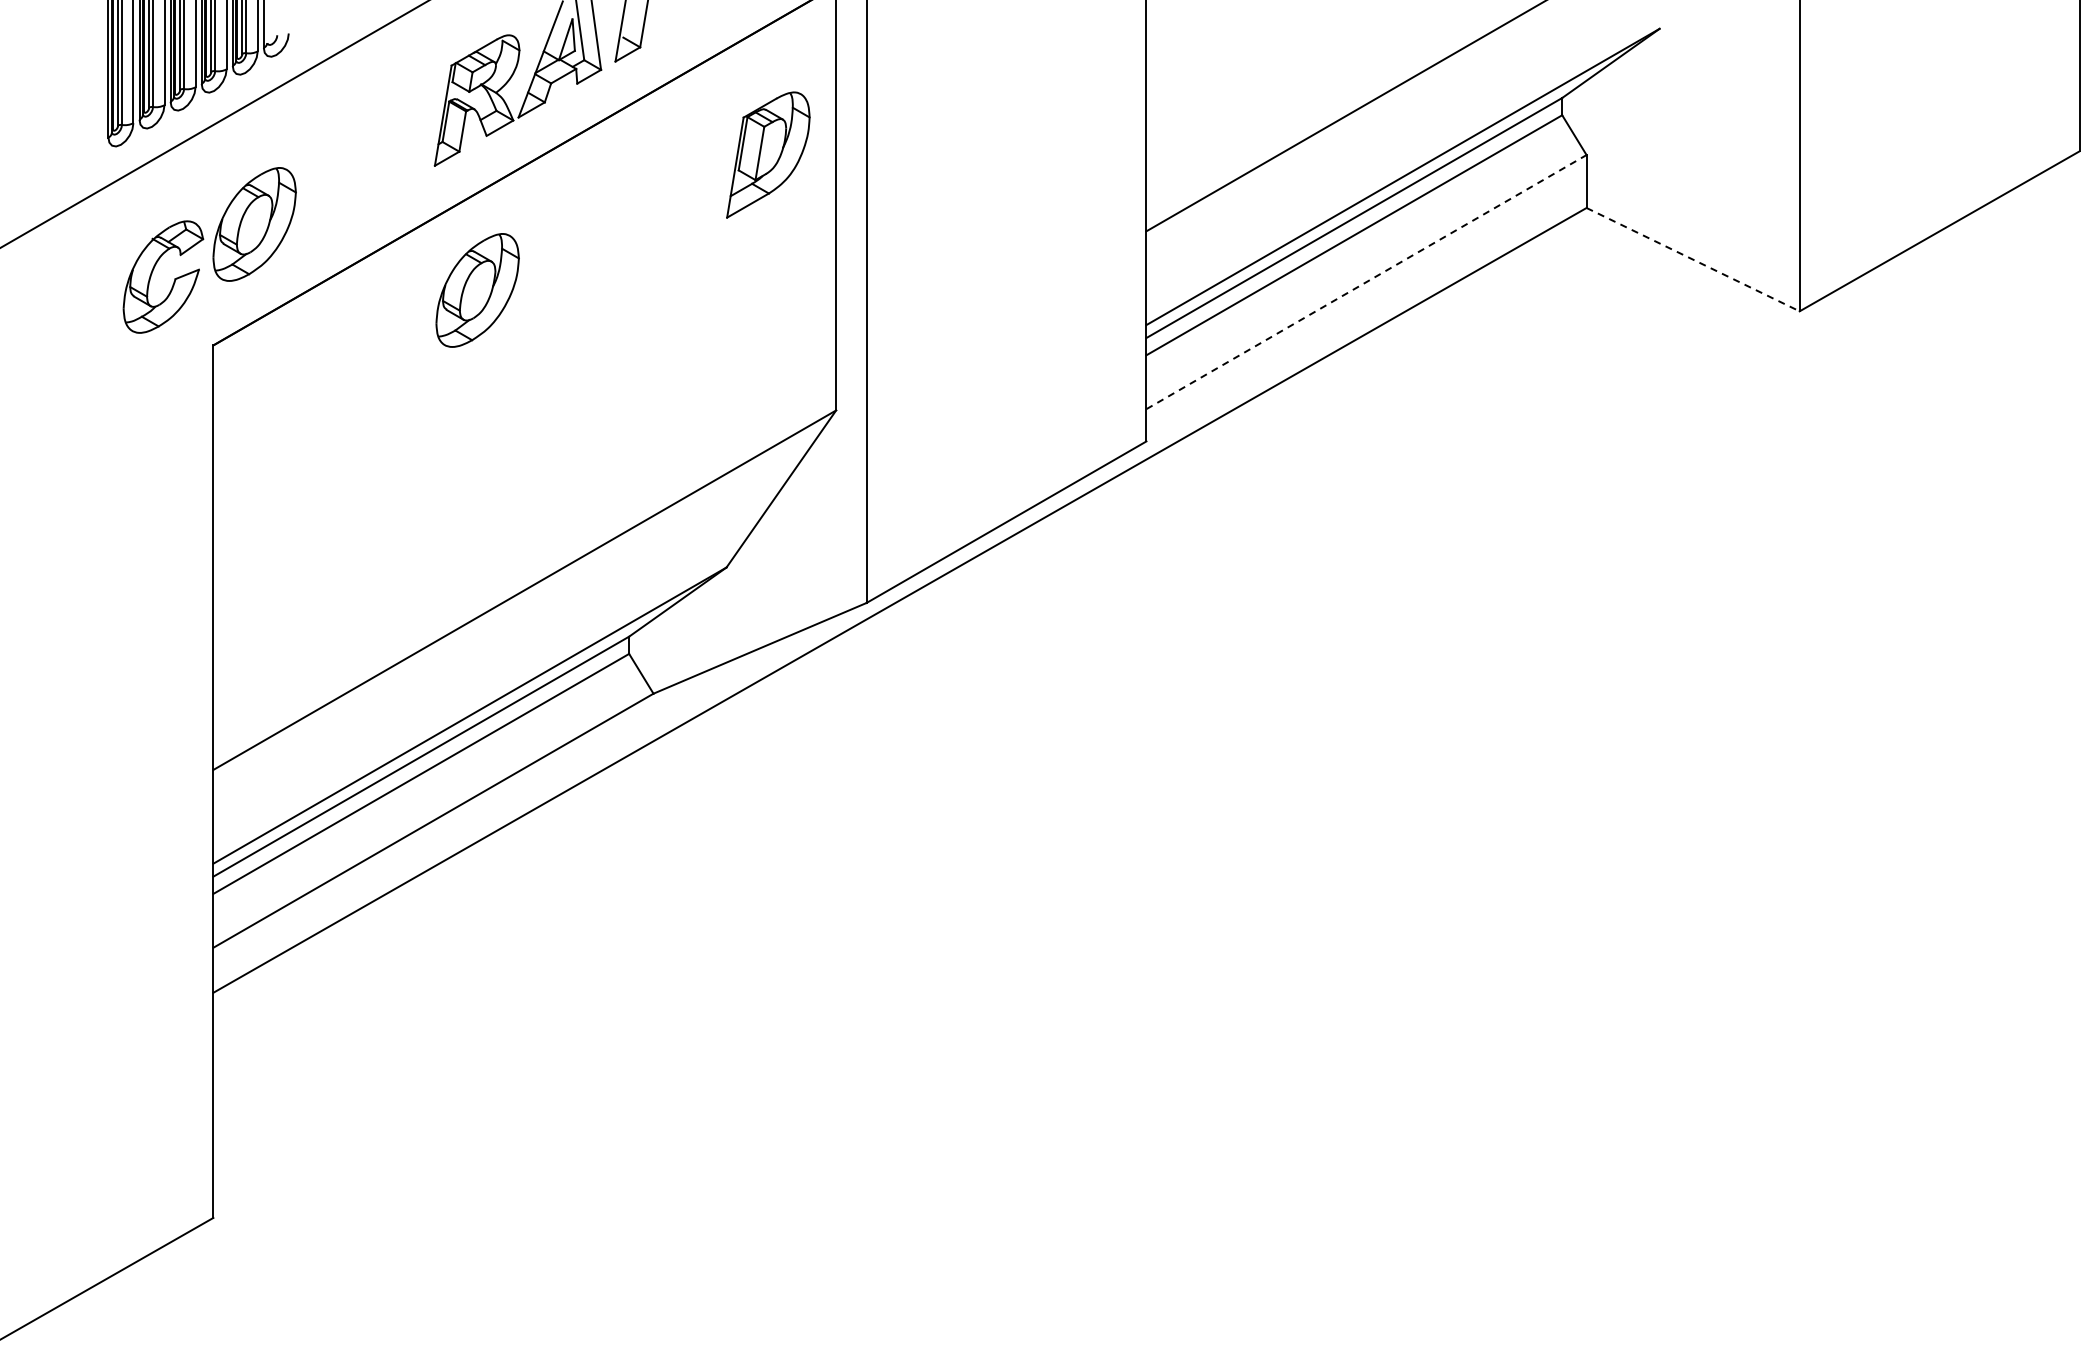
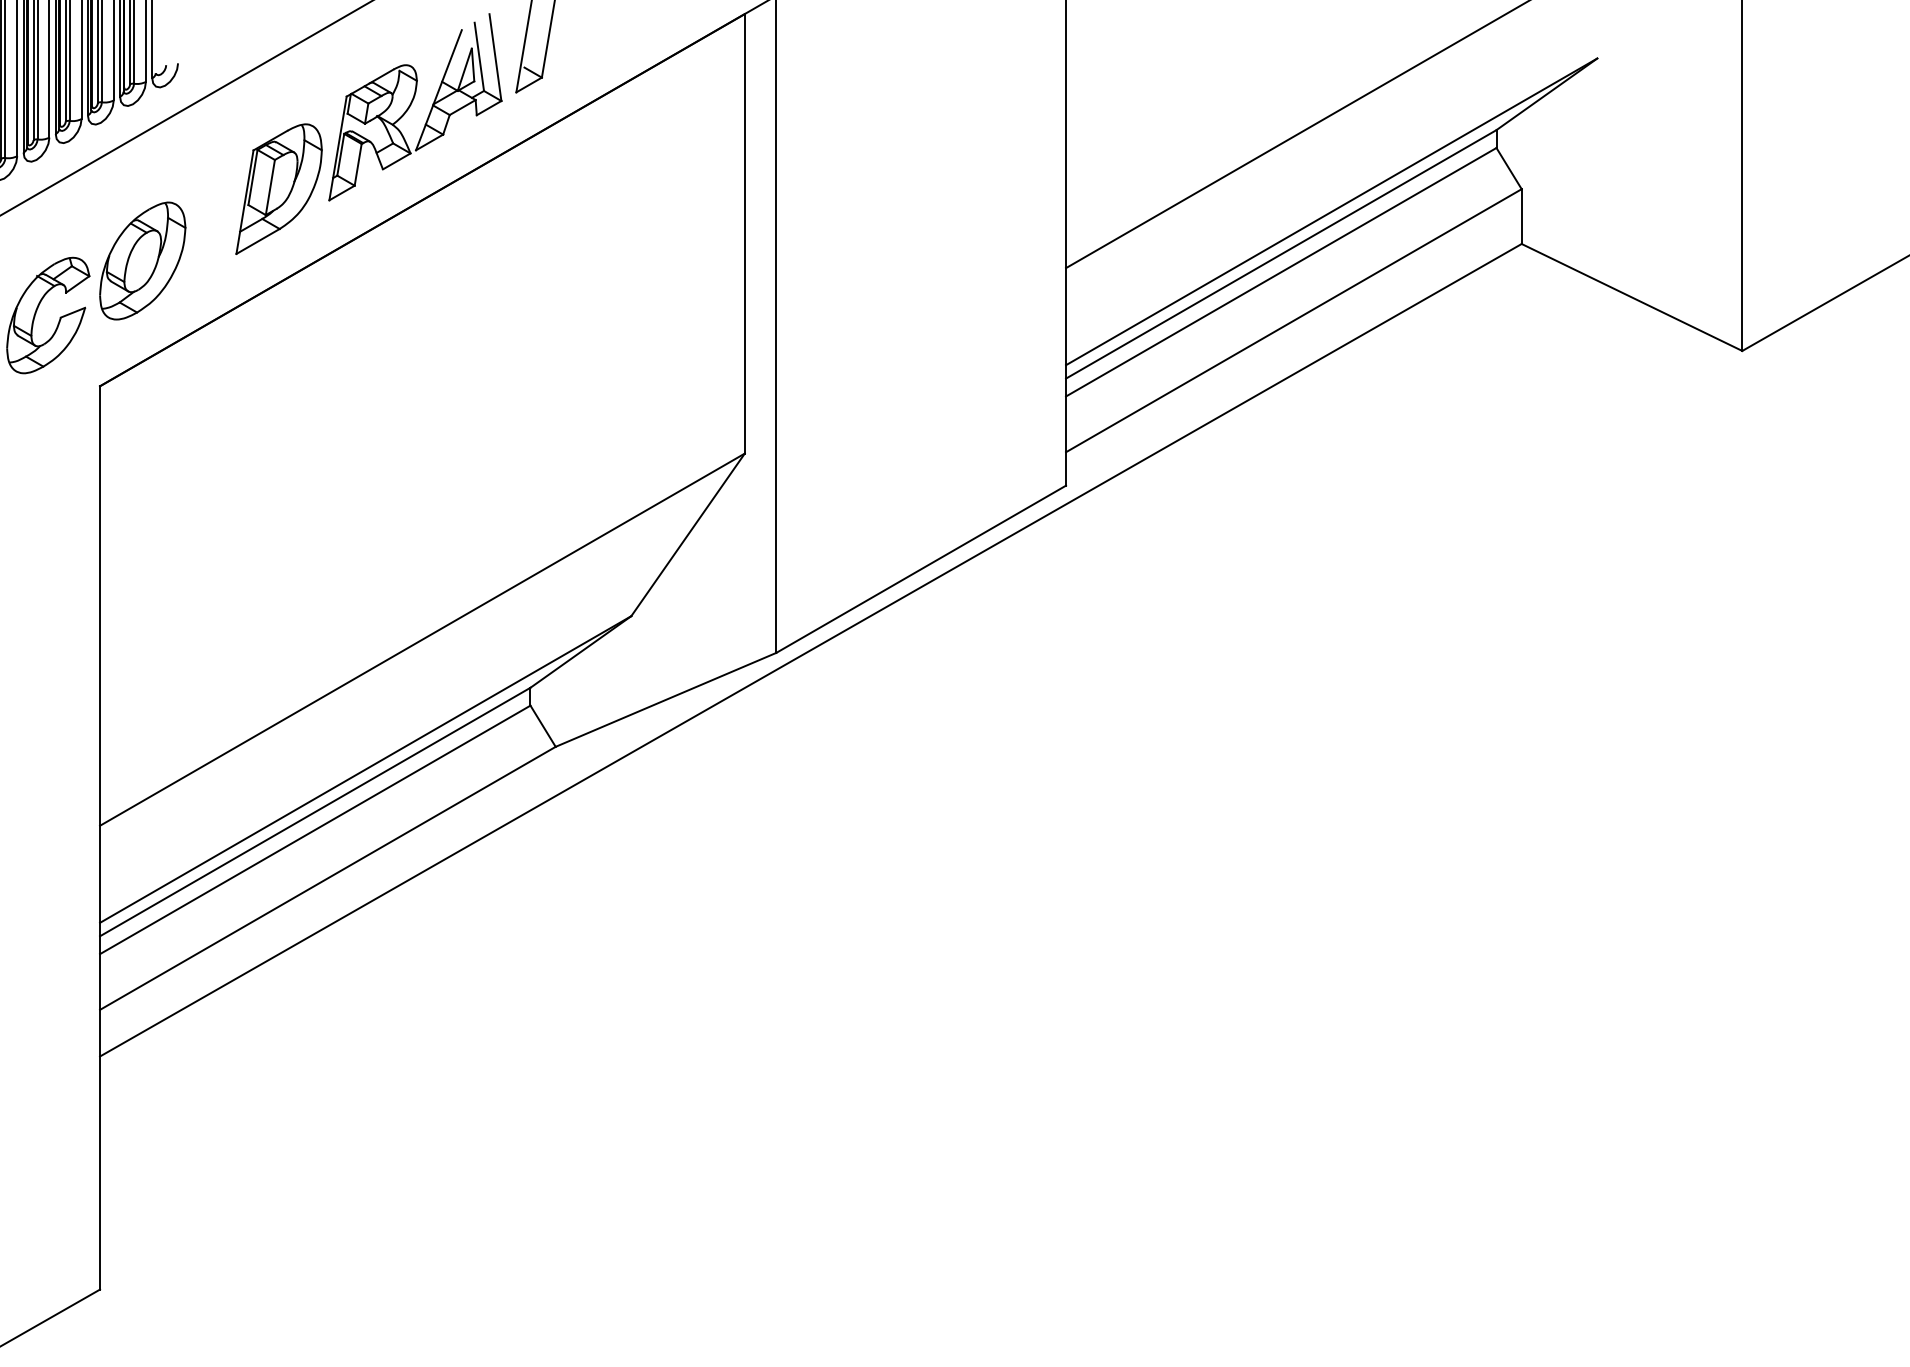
part: (768, 154) -> (279, 188), moved
line: (1693, 259) -> (1632, 297), dashed -> solid
line: (1366, 281) -> (1293, 320), dashed -> solid
part: (477, 290) -> (373, 329), removed

